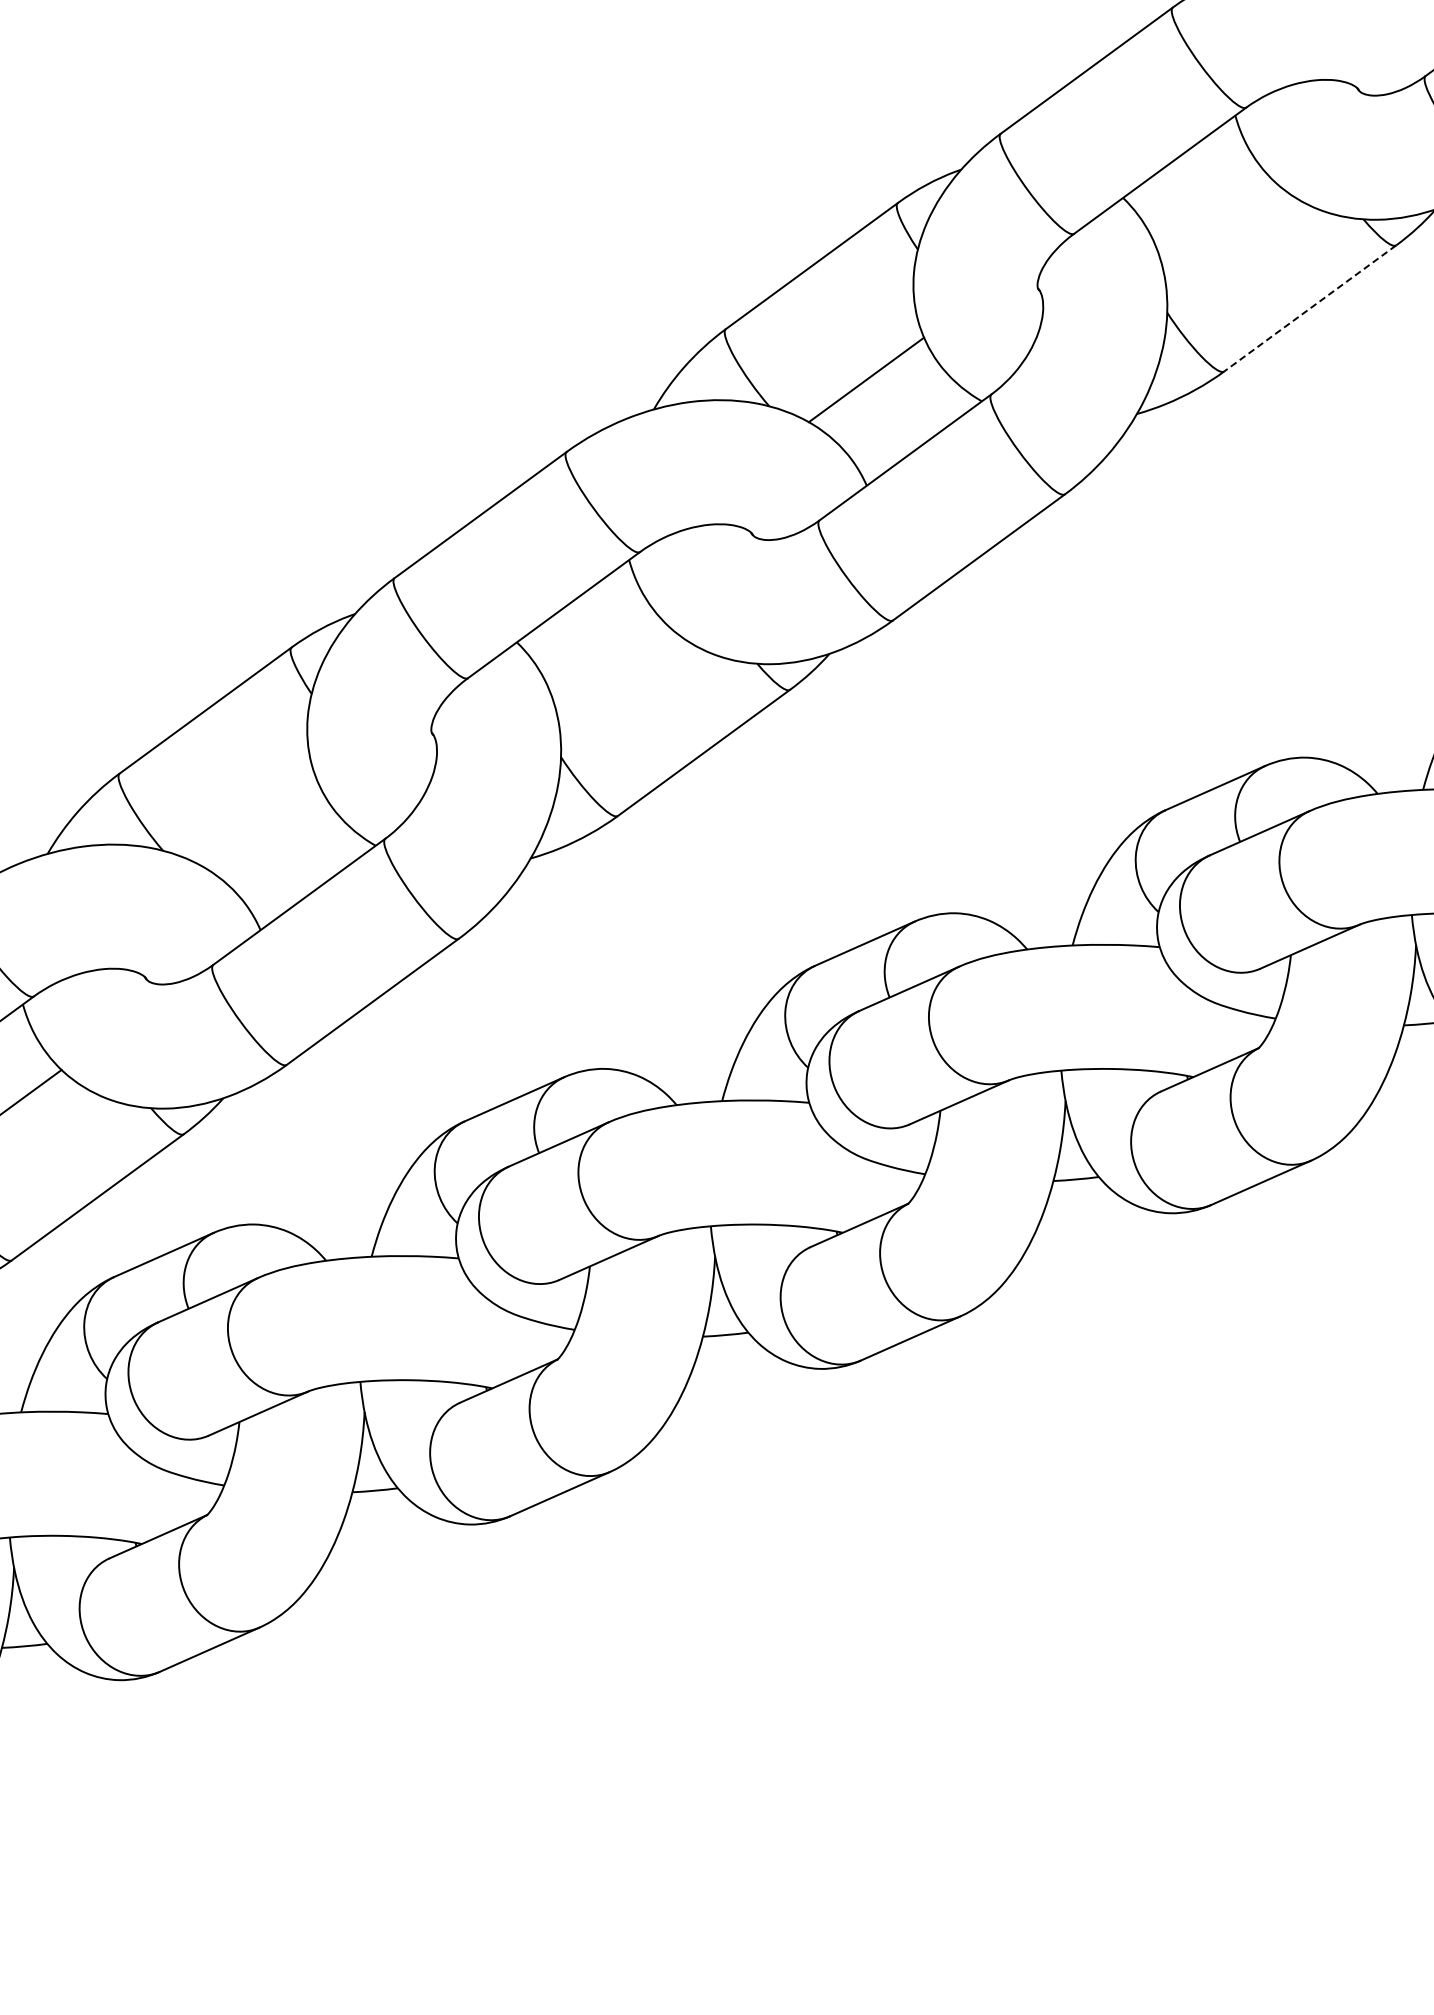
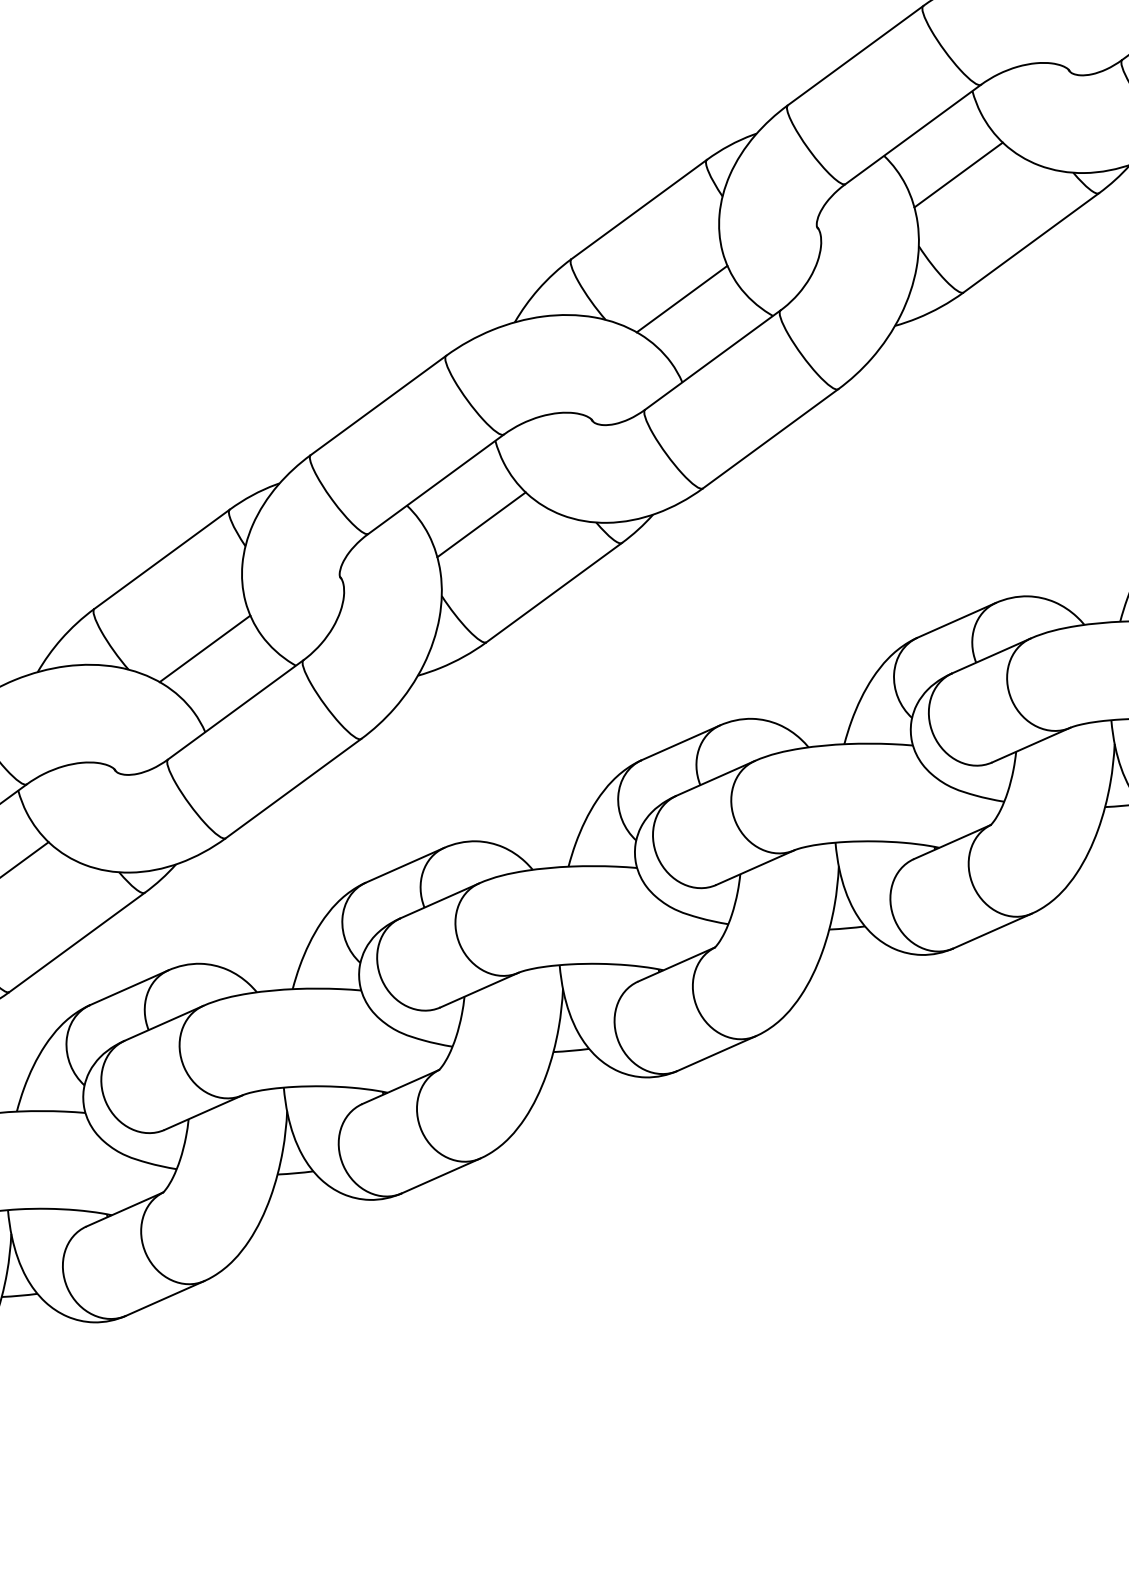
line: (1217, 222) -> (958, 175), added
line: (1310, 308) -> (1031, 242), dashed -> solid
line: (611, 666) -> (481, 524), added
line: (259, 824) -> (204, 648), added

